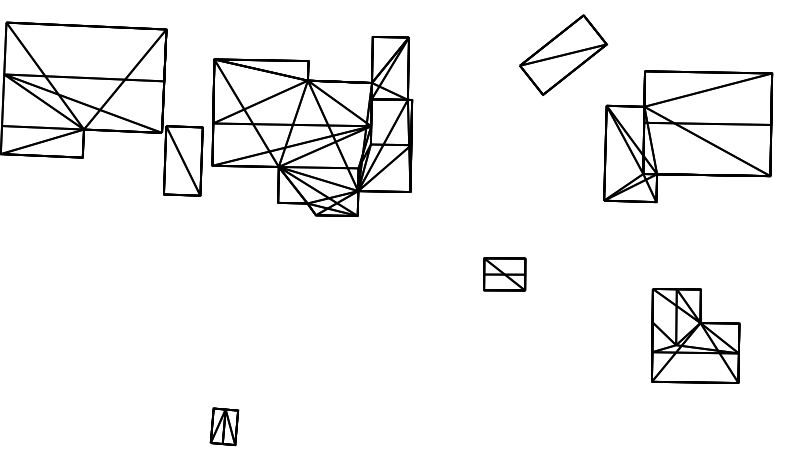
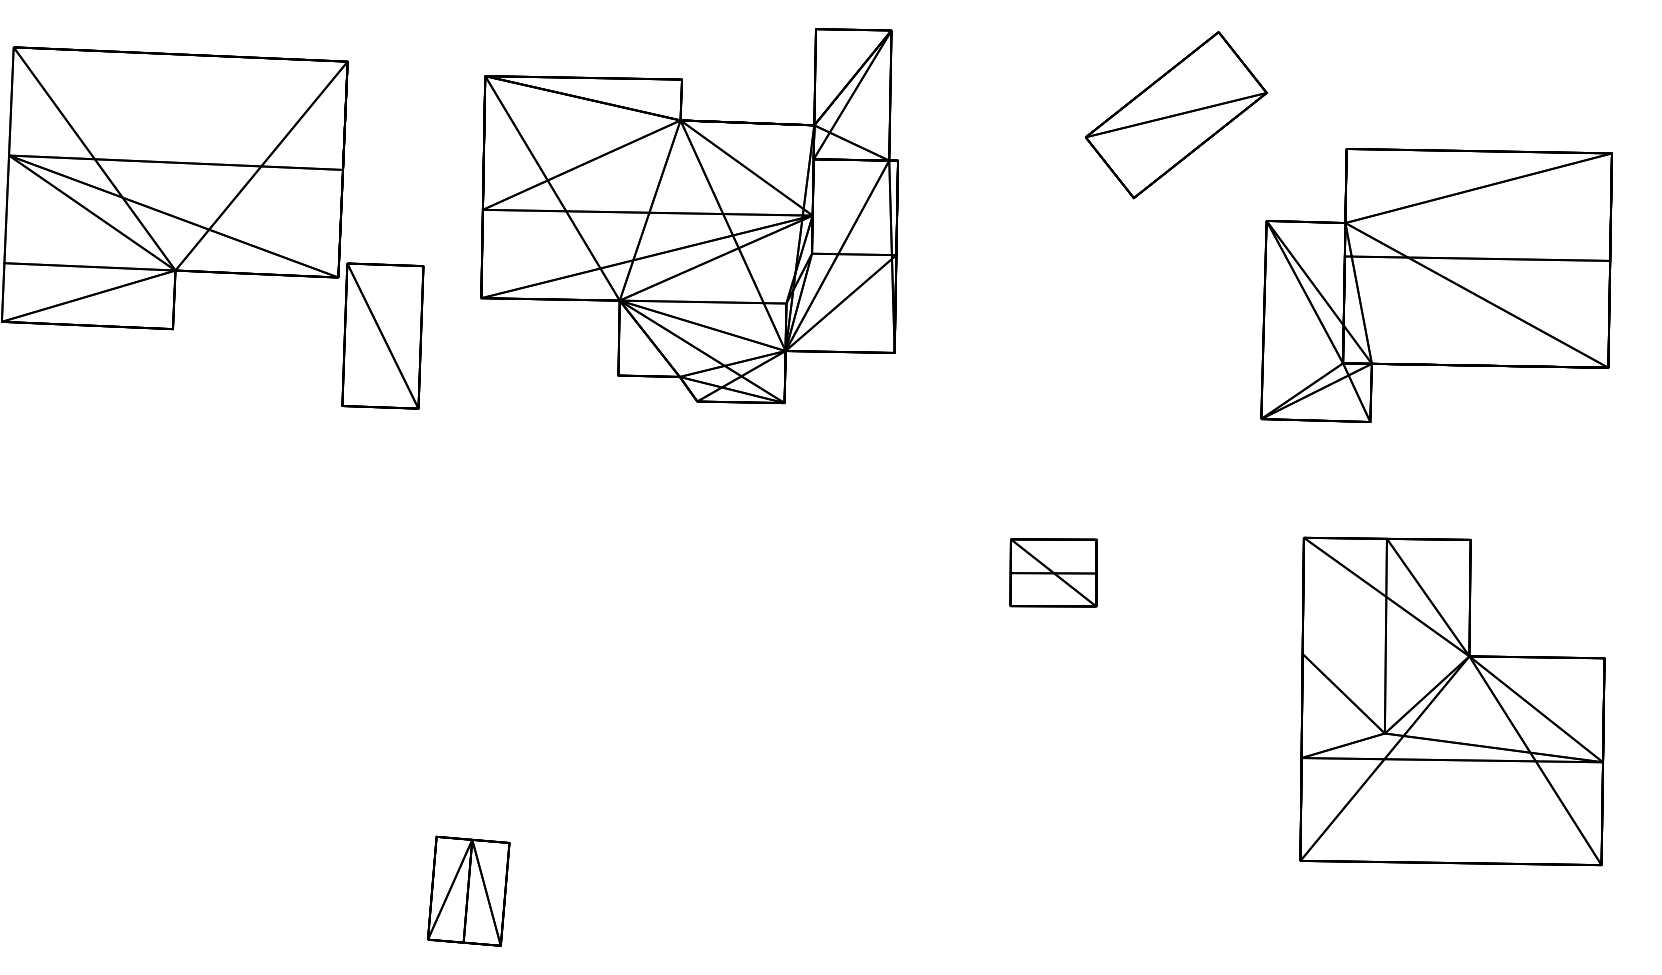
part: (312, 126) -> (690, 216), moved
part: (695, 335) -> (1452, 700), size x1.67
part: (224, 426) -> (468, 890), size x1.43

